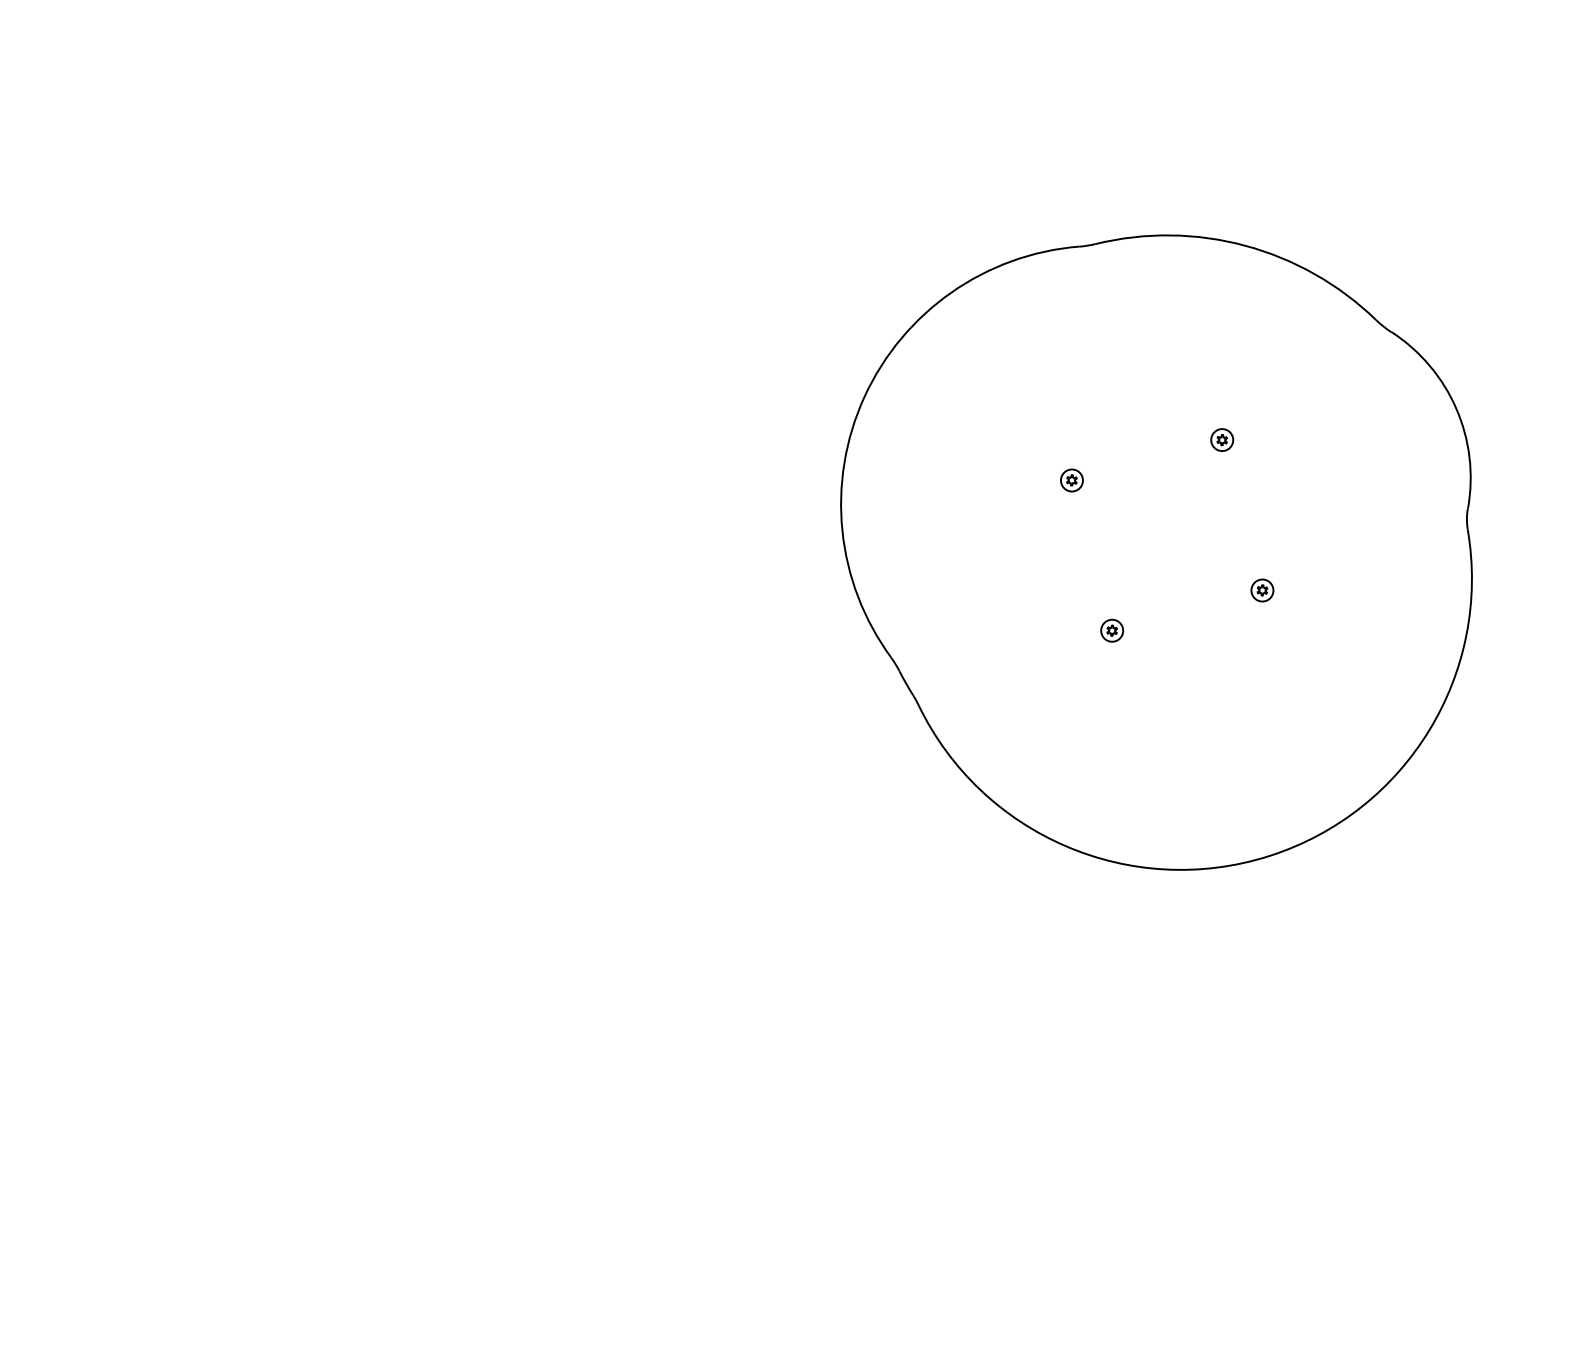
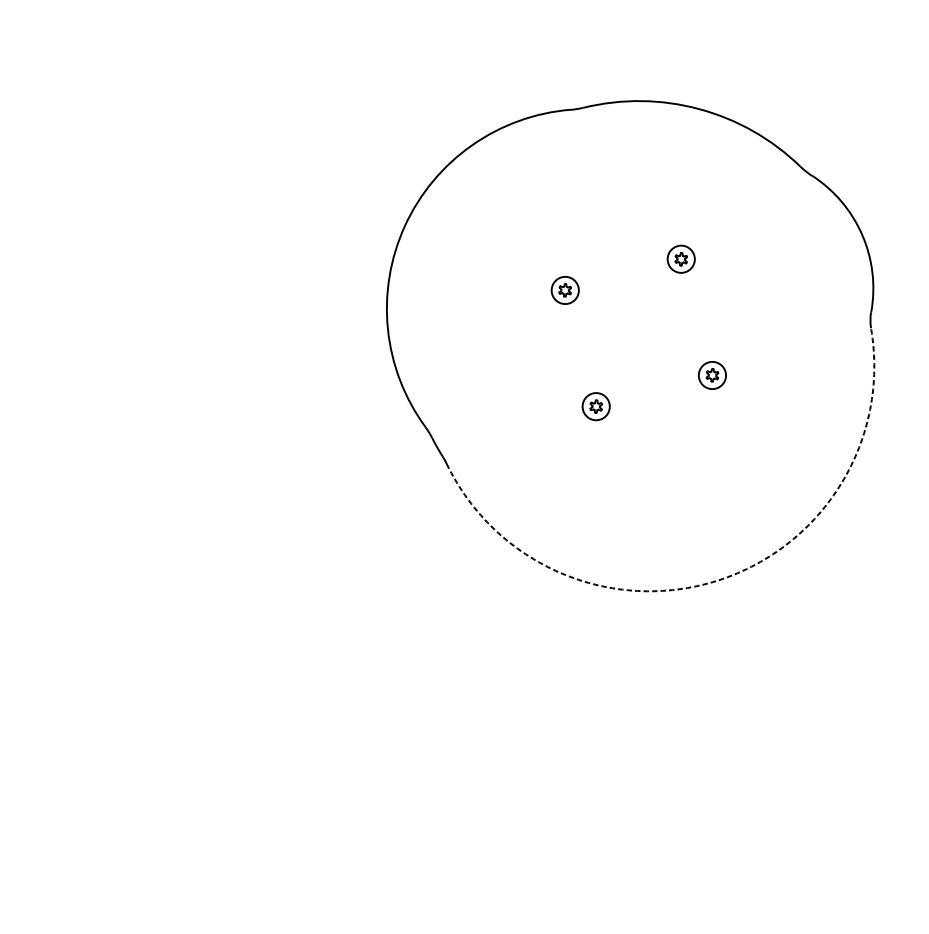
part: (1222, 439) -> (681, 258), size x1.6
part: (1071, 480) -> (564, 290), size x1.6
part: (1262, 590) -> (712, 375), size x1.6
part: (1112, 630) -> (596, 406), size x1.6
arc: (1269, 856) -> (717, 580), solid -> dashed

